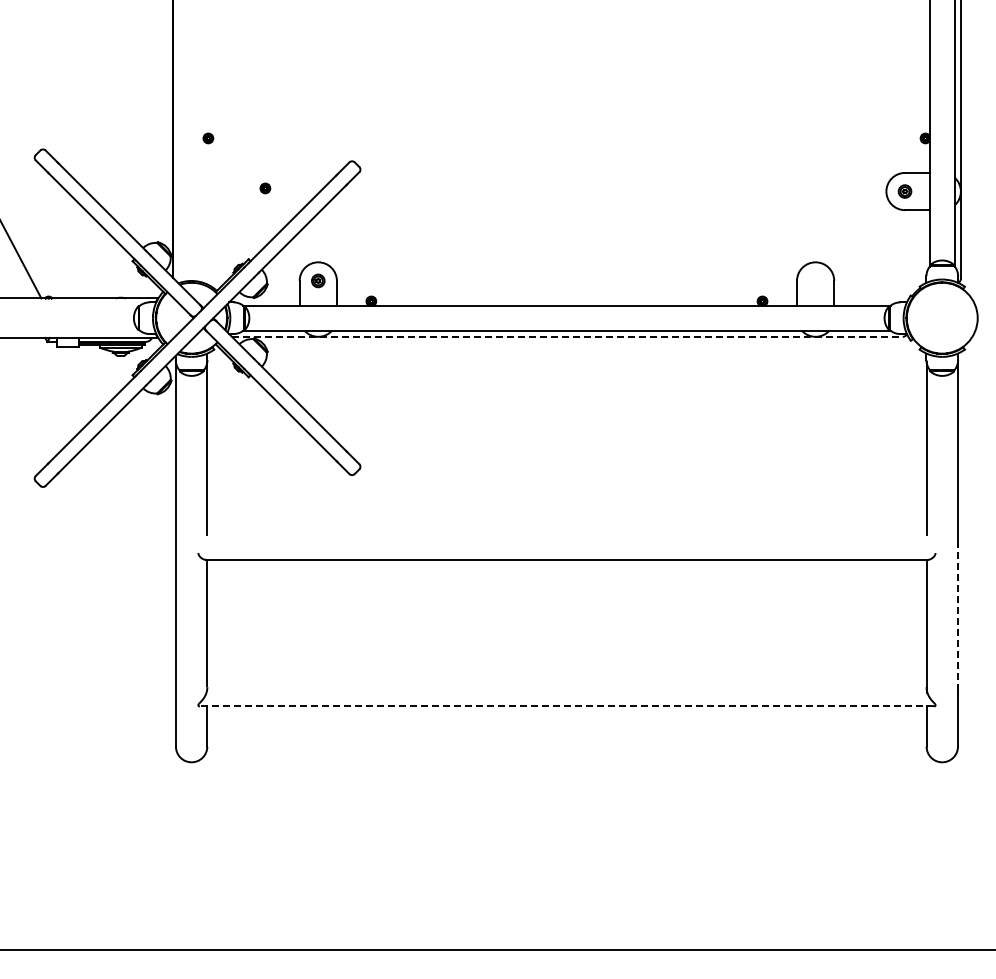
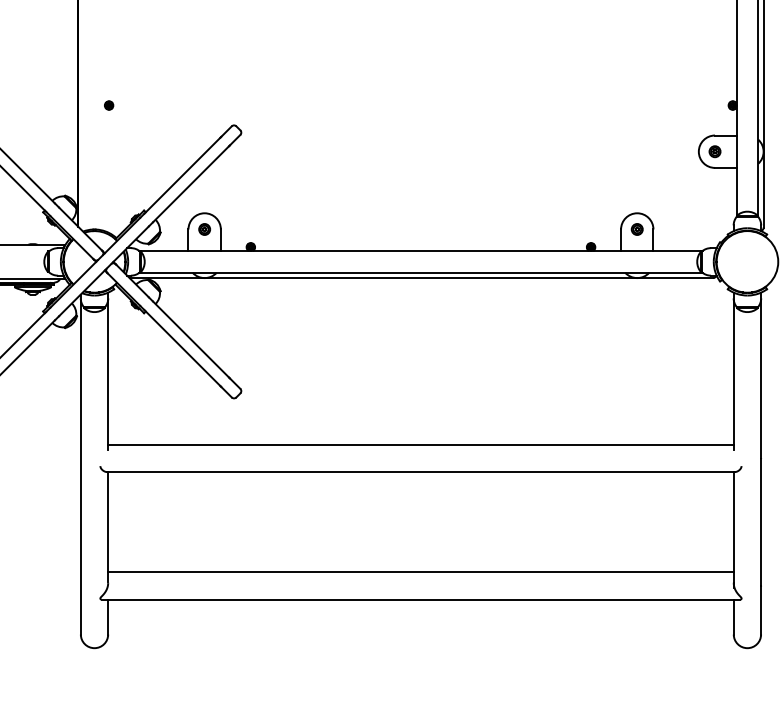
part: (265, 188) -> (158, 149), removed
part: (815, 280) -> (637, 229), added
line: (567, 336) -> (421, 277), dashed -> solid
line: (566, 528) -> (420, 444), added
line: (957, 617) -> (760, 522), dashed -> solid
line: (566, 675) -> (420, 572), added
line: (566, 706) -> (420, 599), dashed -> solid

